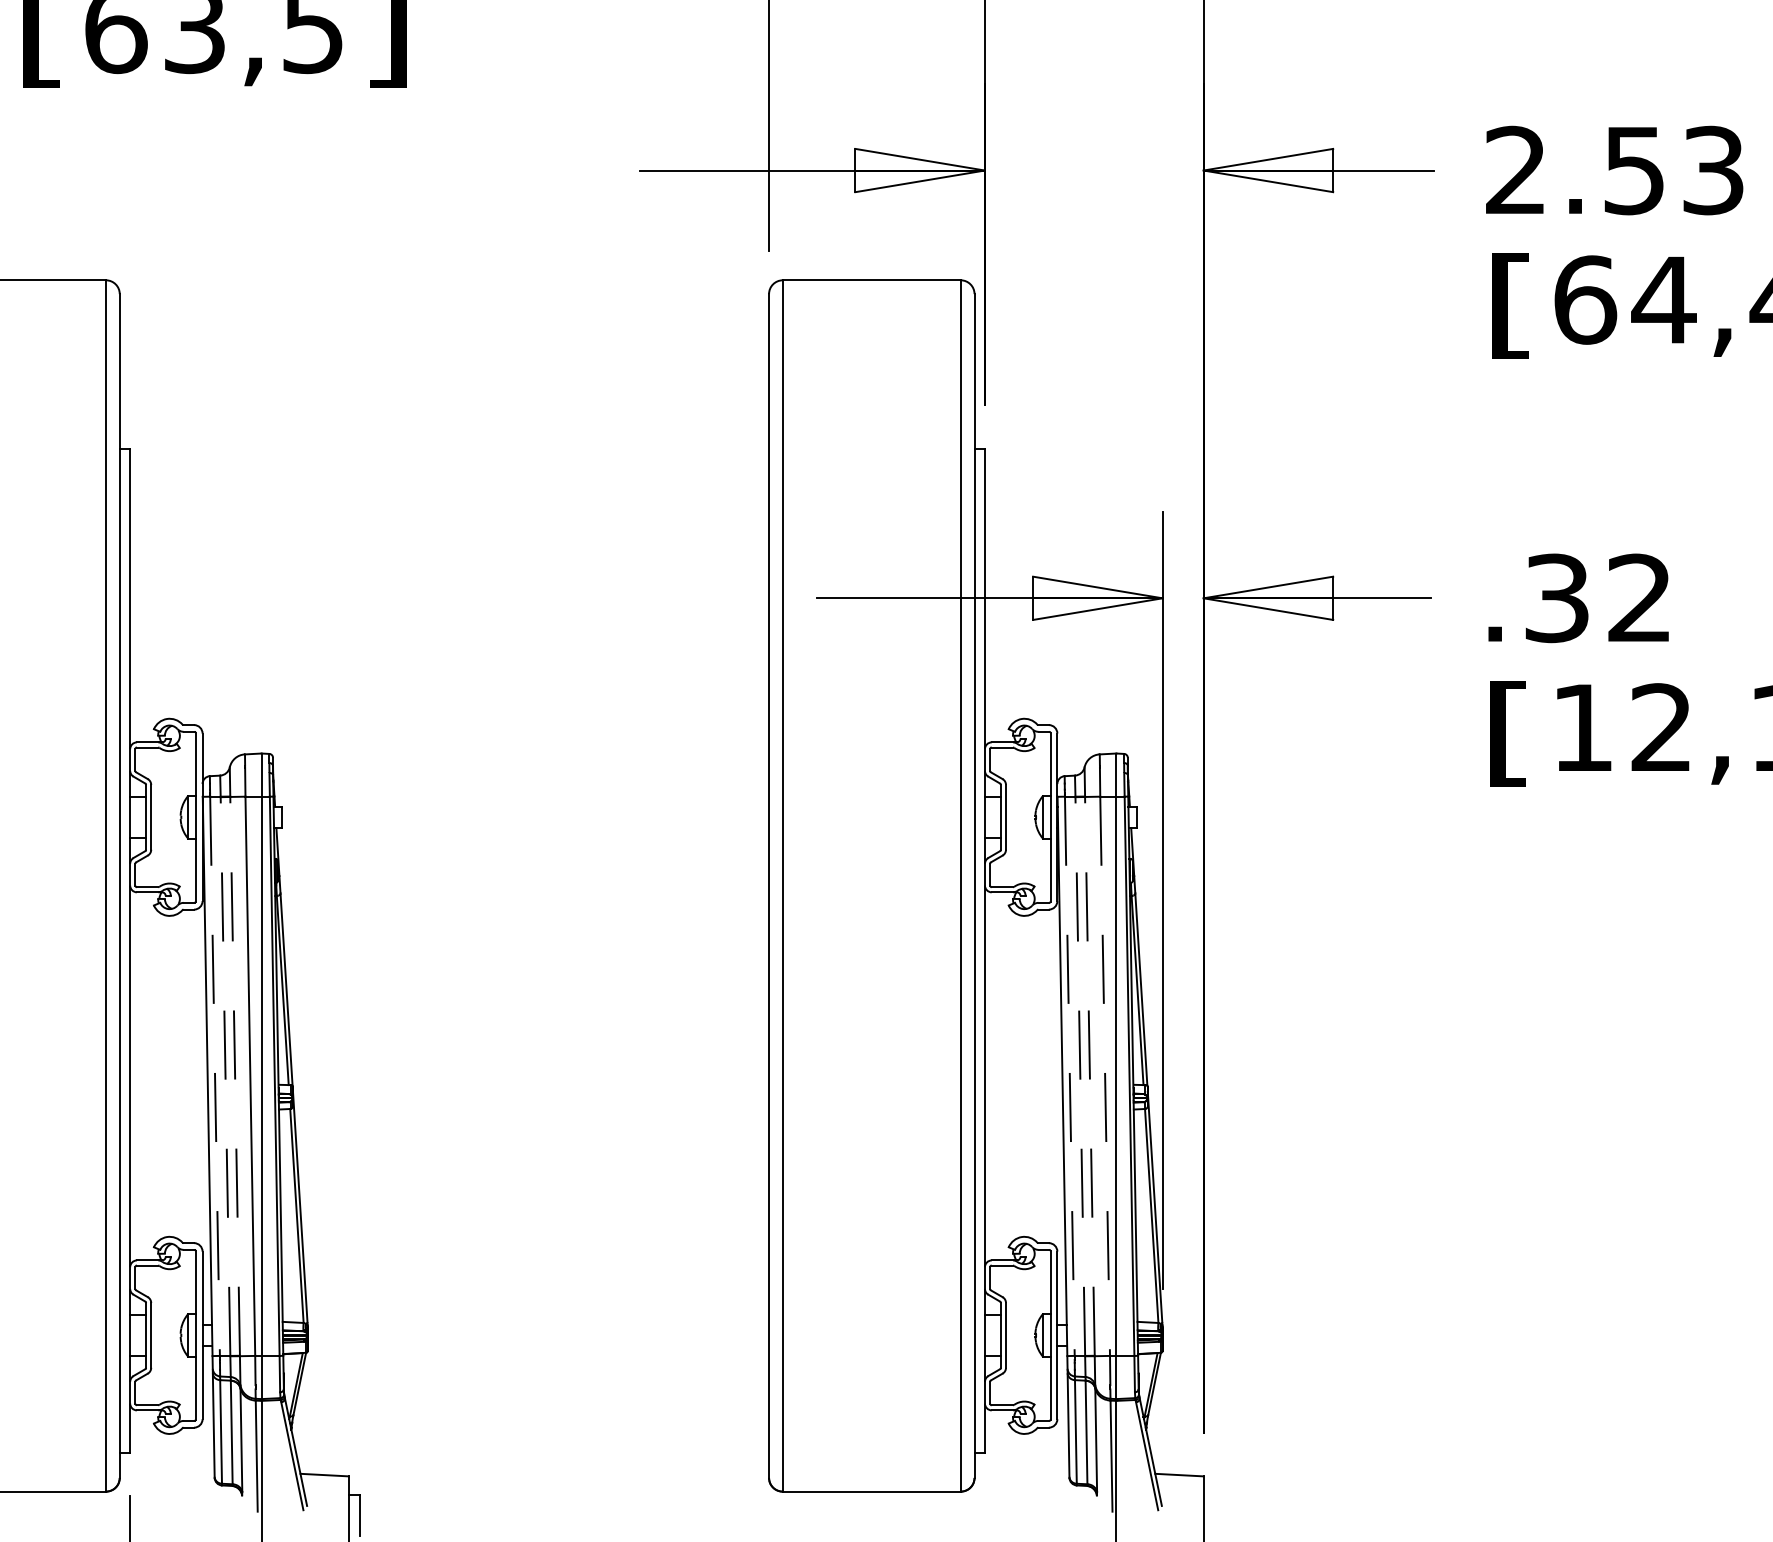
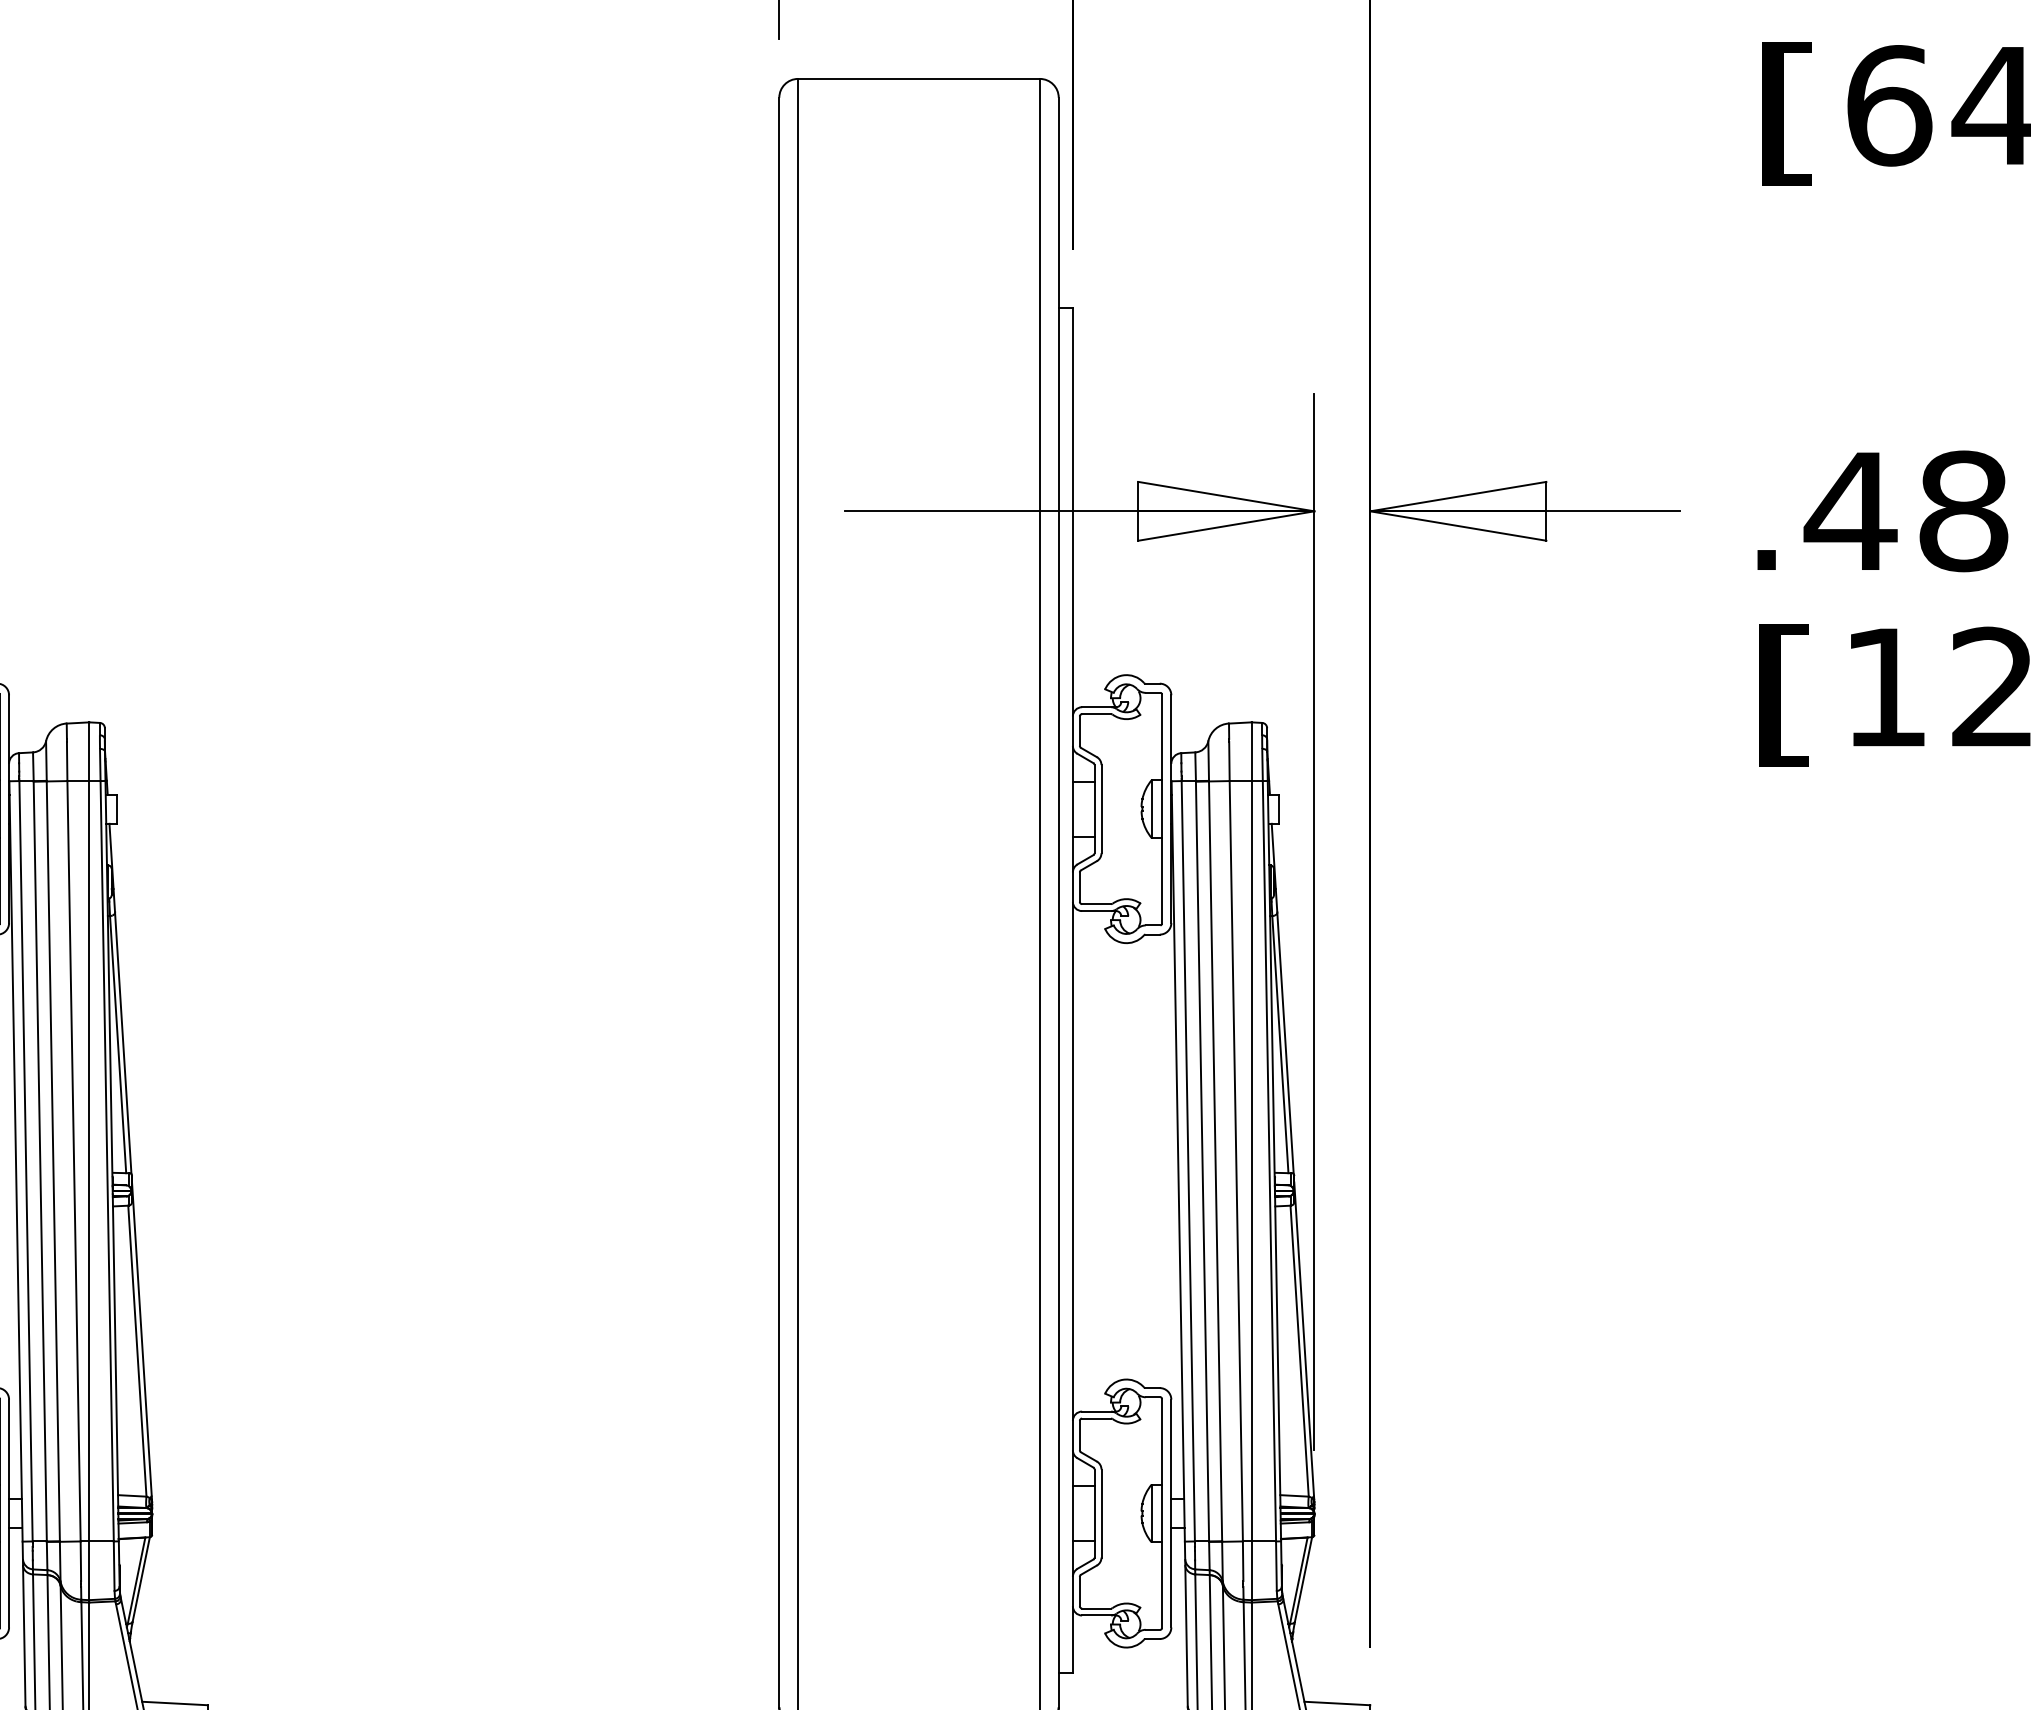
text: (1597, 598) -> (1905, 511), .32 -> .48
line: (235, 1075) -> (53, 1160), dashed -> solid
line: (1089, 1075) -> (1215, 1160), dashed -> solid
line: (215, 1076) -> (26, 1161), dashed -> solid
line: (225, 1076) -> (40, 1161), dashed -> solid
line: (1069, 1076) -> (1187, 1161), dashed -> solid
line: (1080, 1076) -> (1202, 1161), dashed -> solid
line: (1105, 1076) -> (1236, 1161), dashed -> solid

